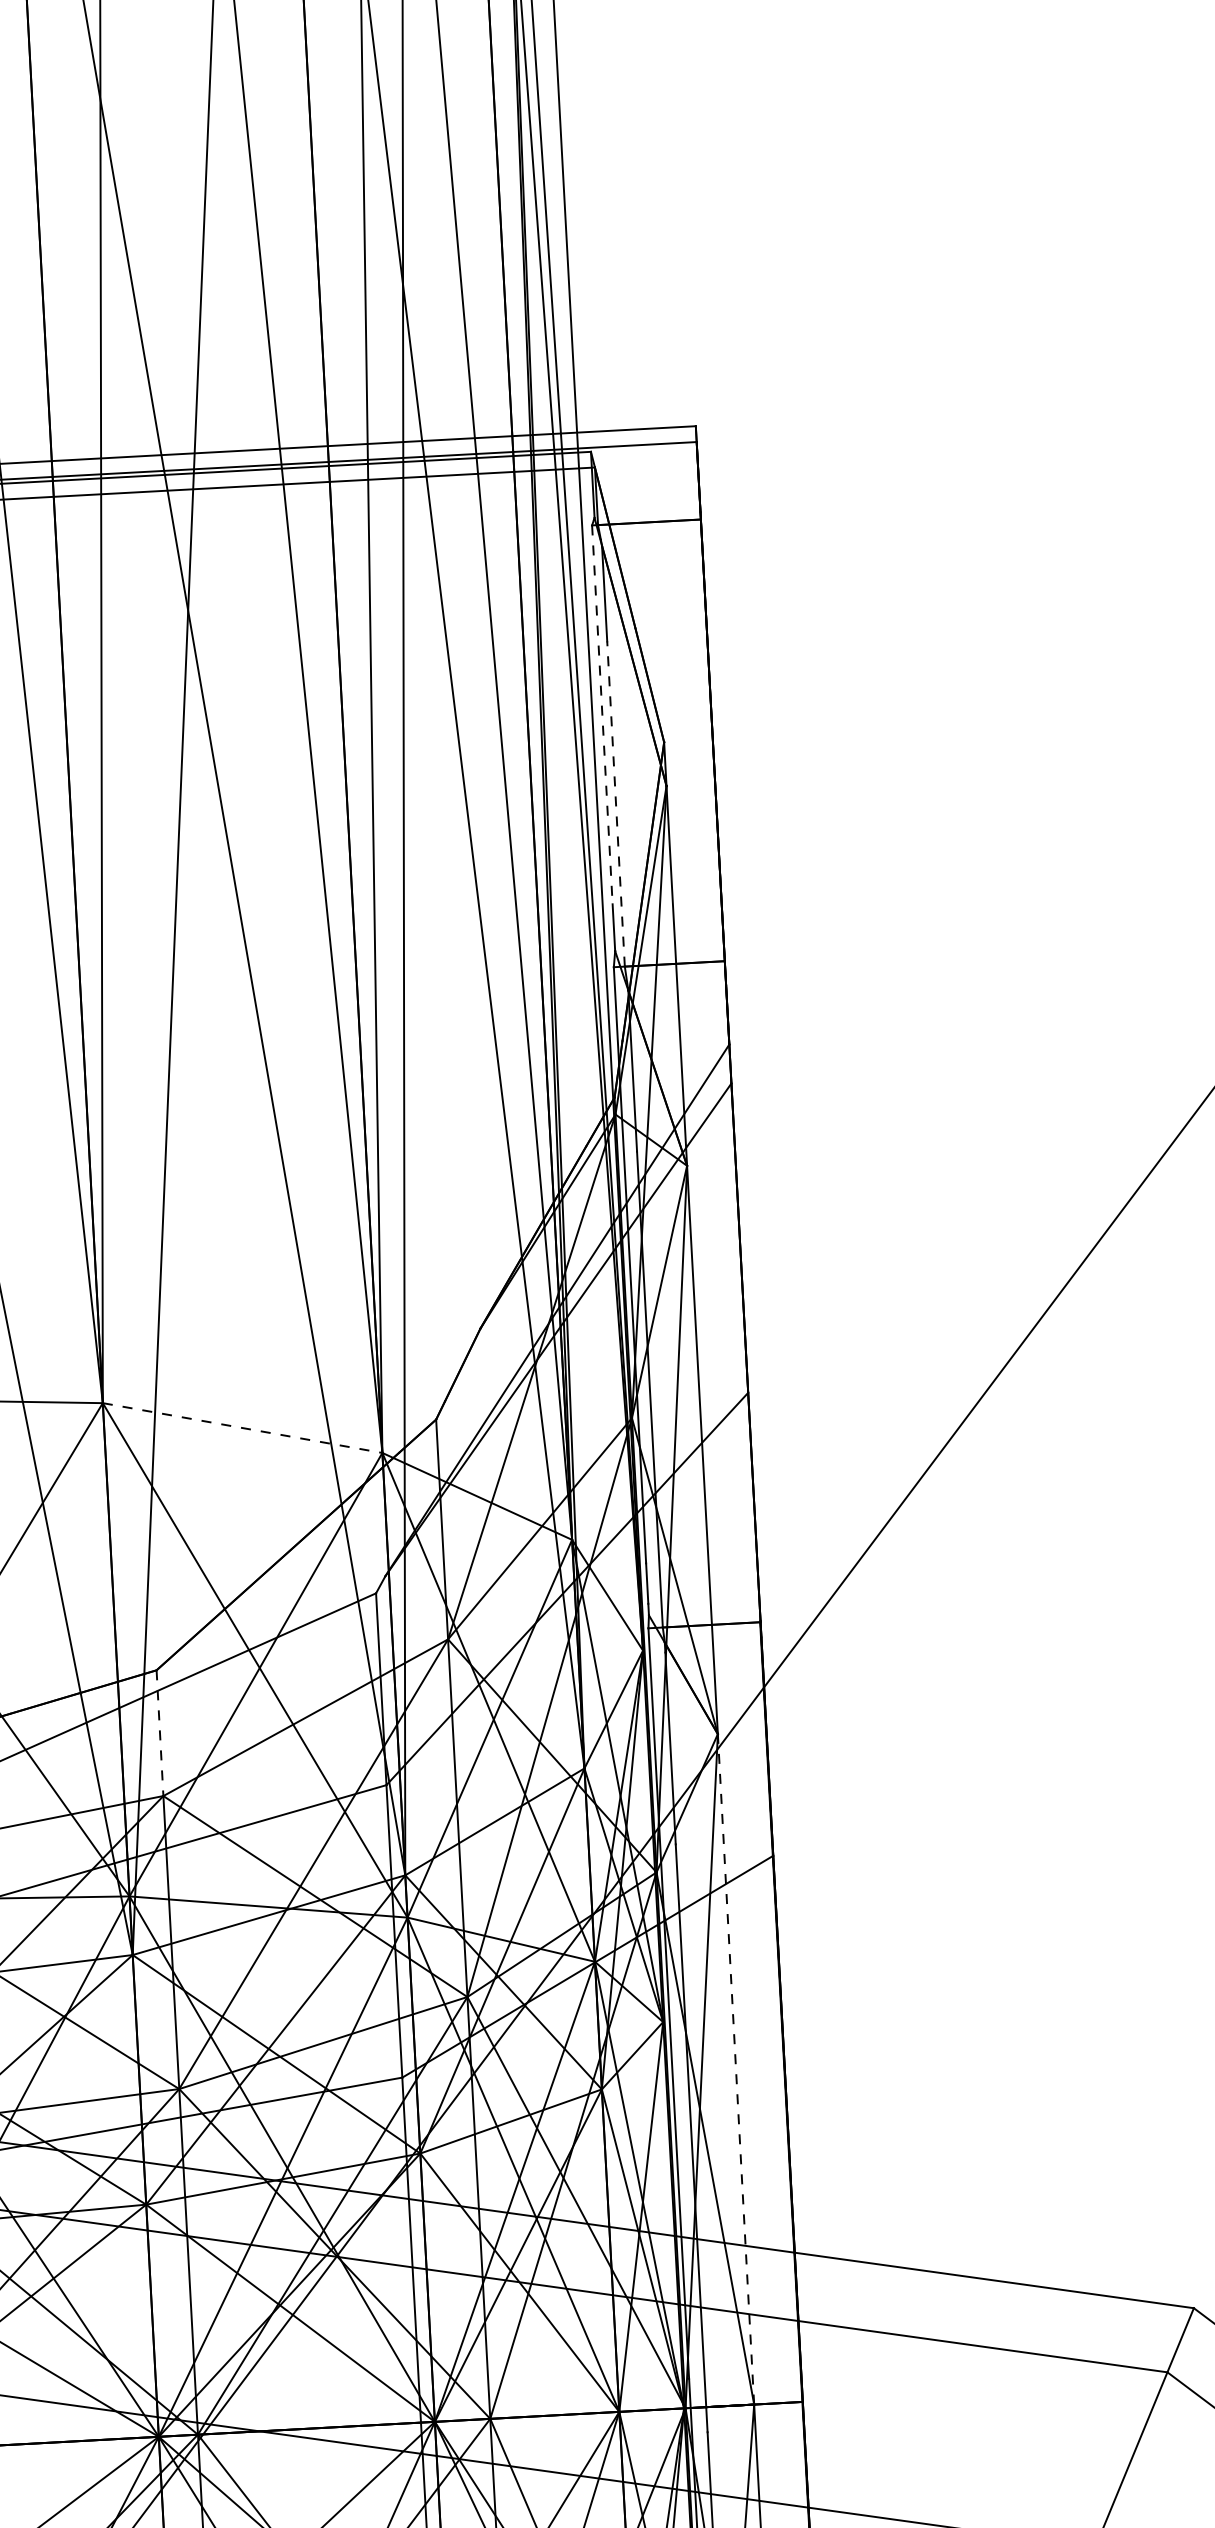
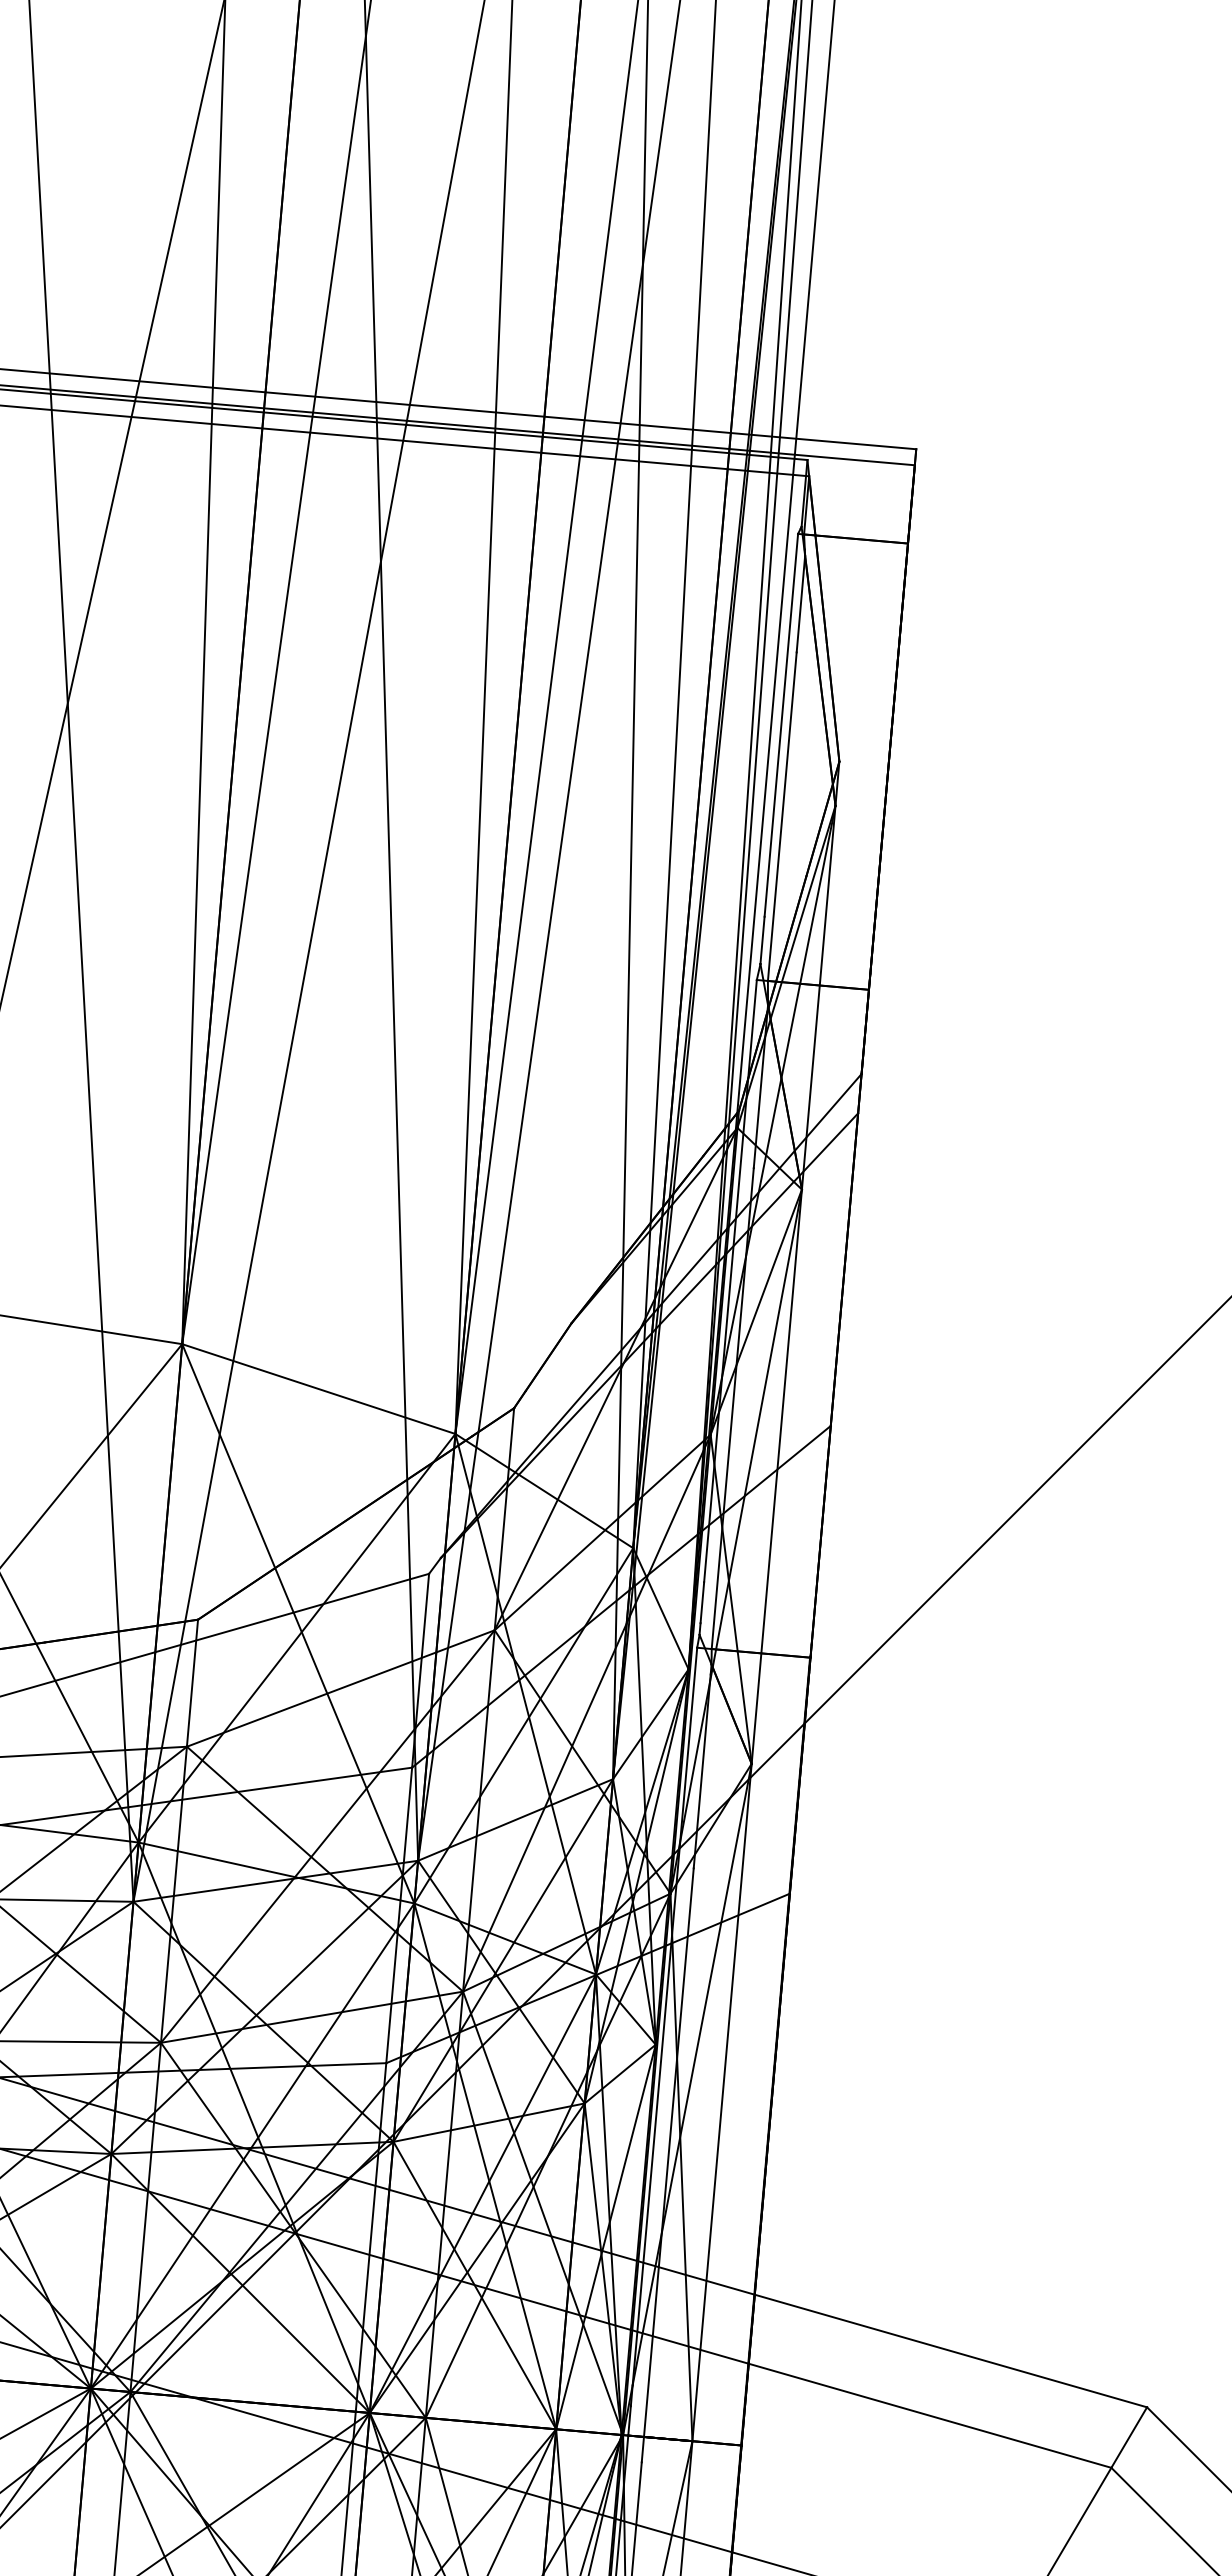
line: (602, 715) -> (781, 725), dashed -> solid
line: (616, 803) -> (782, 816), dashed -> solid
line: (242, 1428) -> (318, 1389), dashed -> solid
line: (160, 1733) -> (192, 1683), dashed -> solid
line: (736, 2069) -> (722, 2102), dashed -> solid

